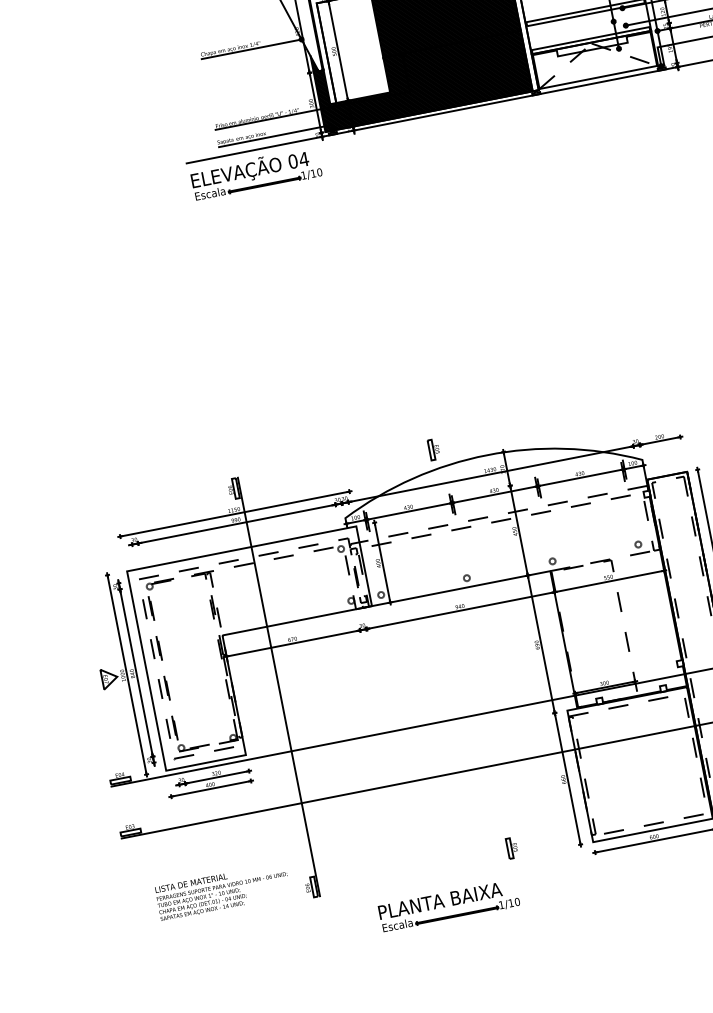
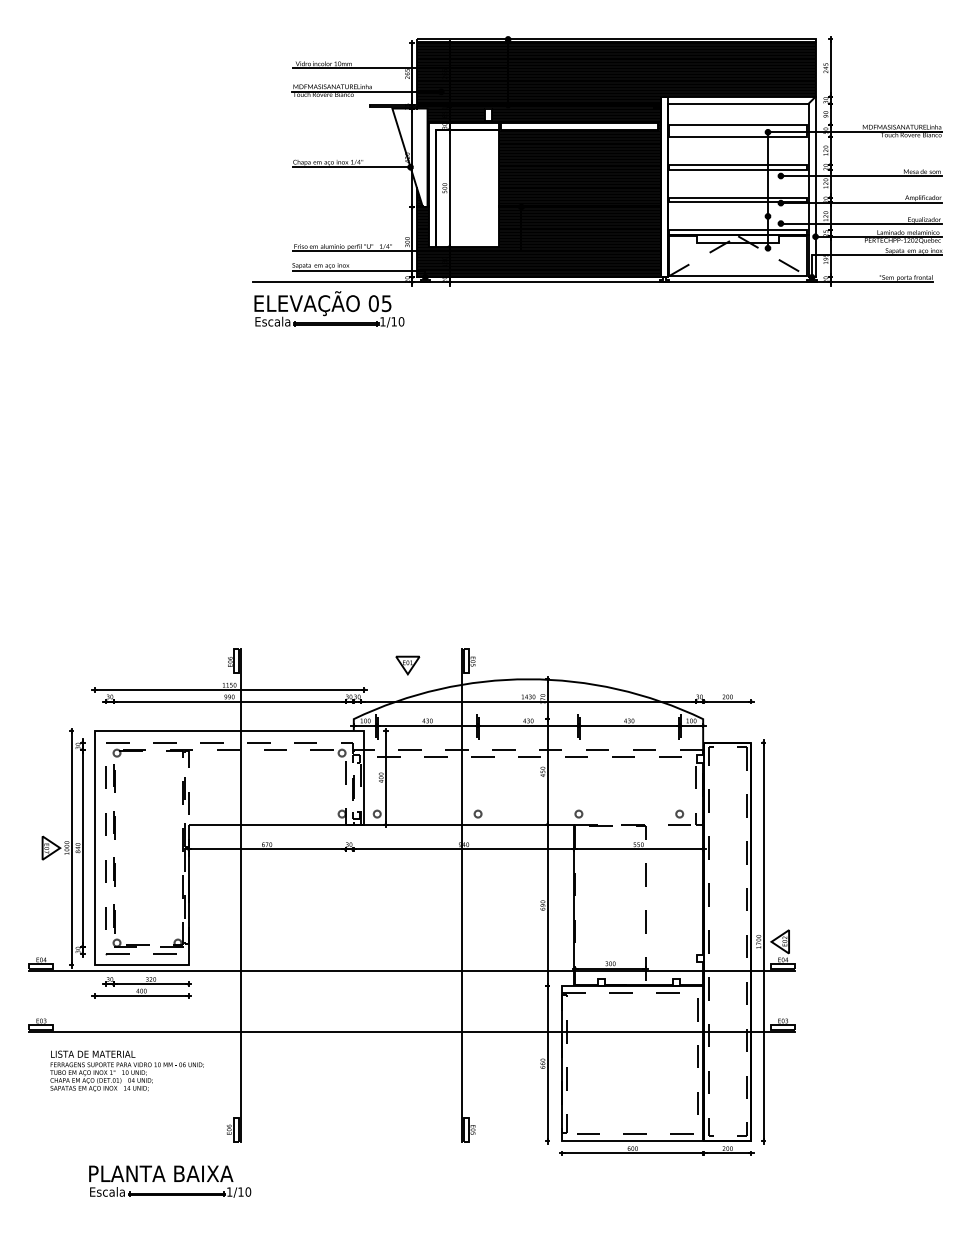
text: (303, 159) -> (386, 303), 04 -> 05
part: (382, 463) -> (407, 665), added
line: (466, 650) -> (461, 895), added
text: (222, 891) -> (126, 1070), moved
part: (449, 905) -> (170, 1181), moved

